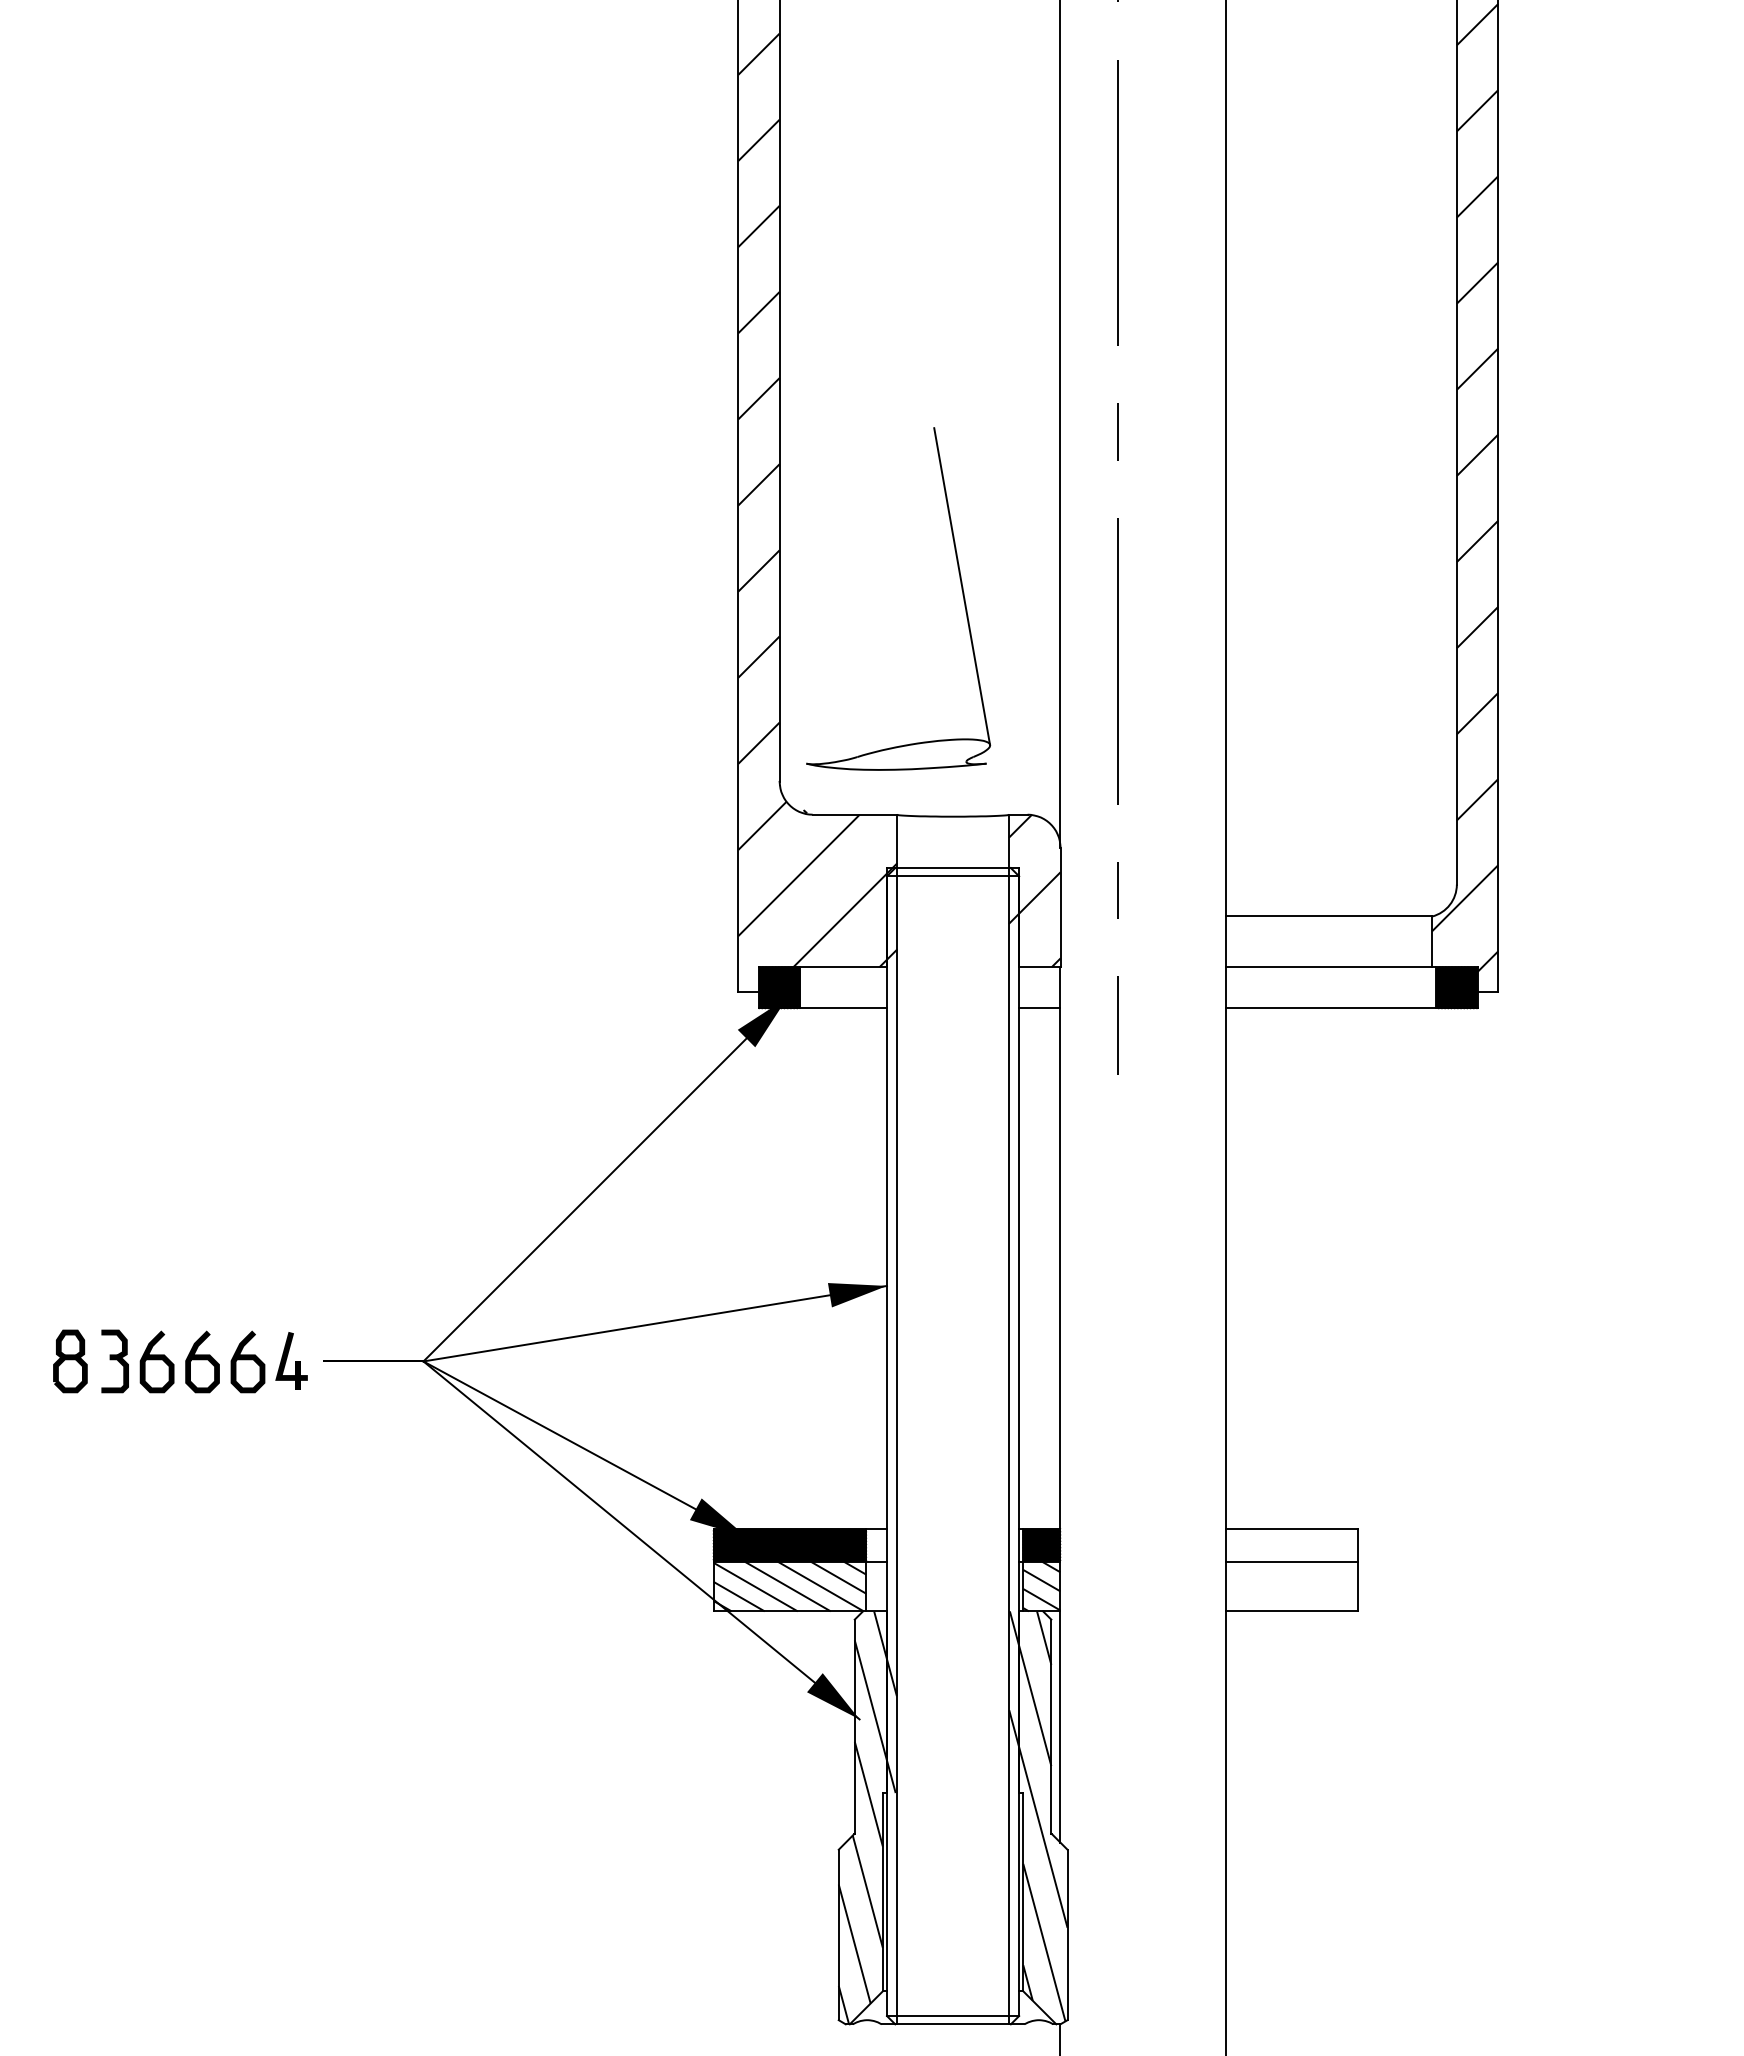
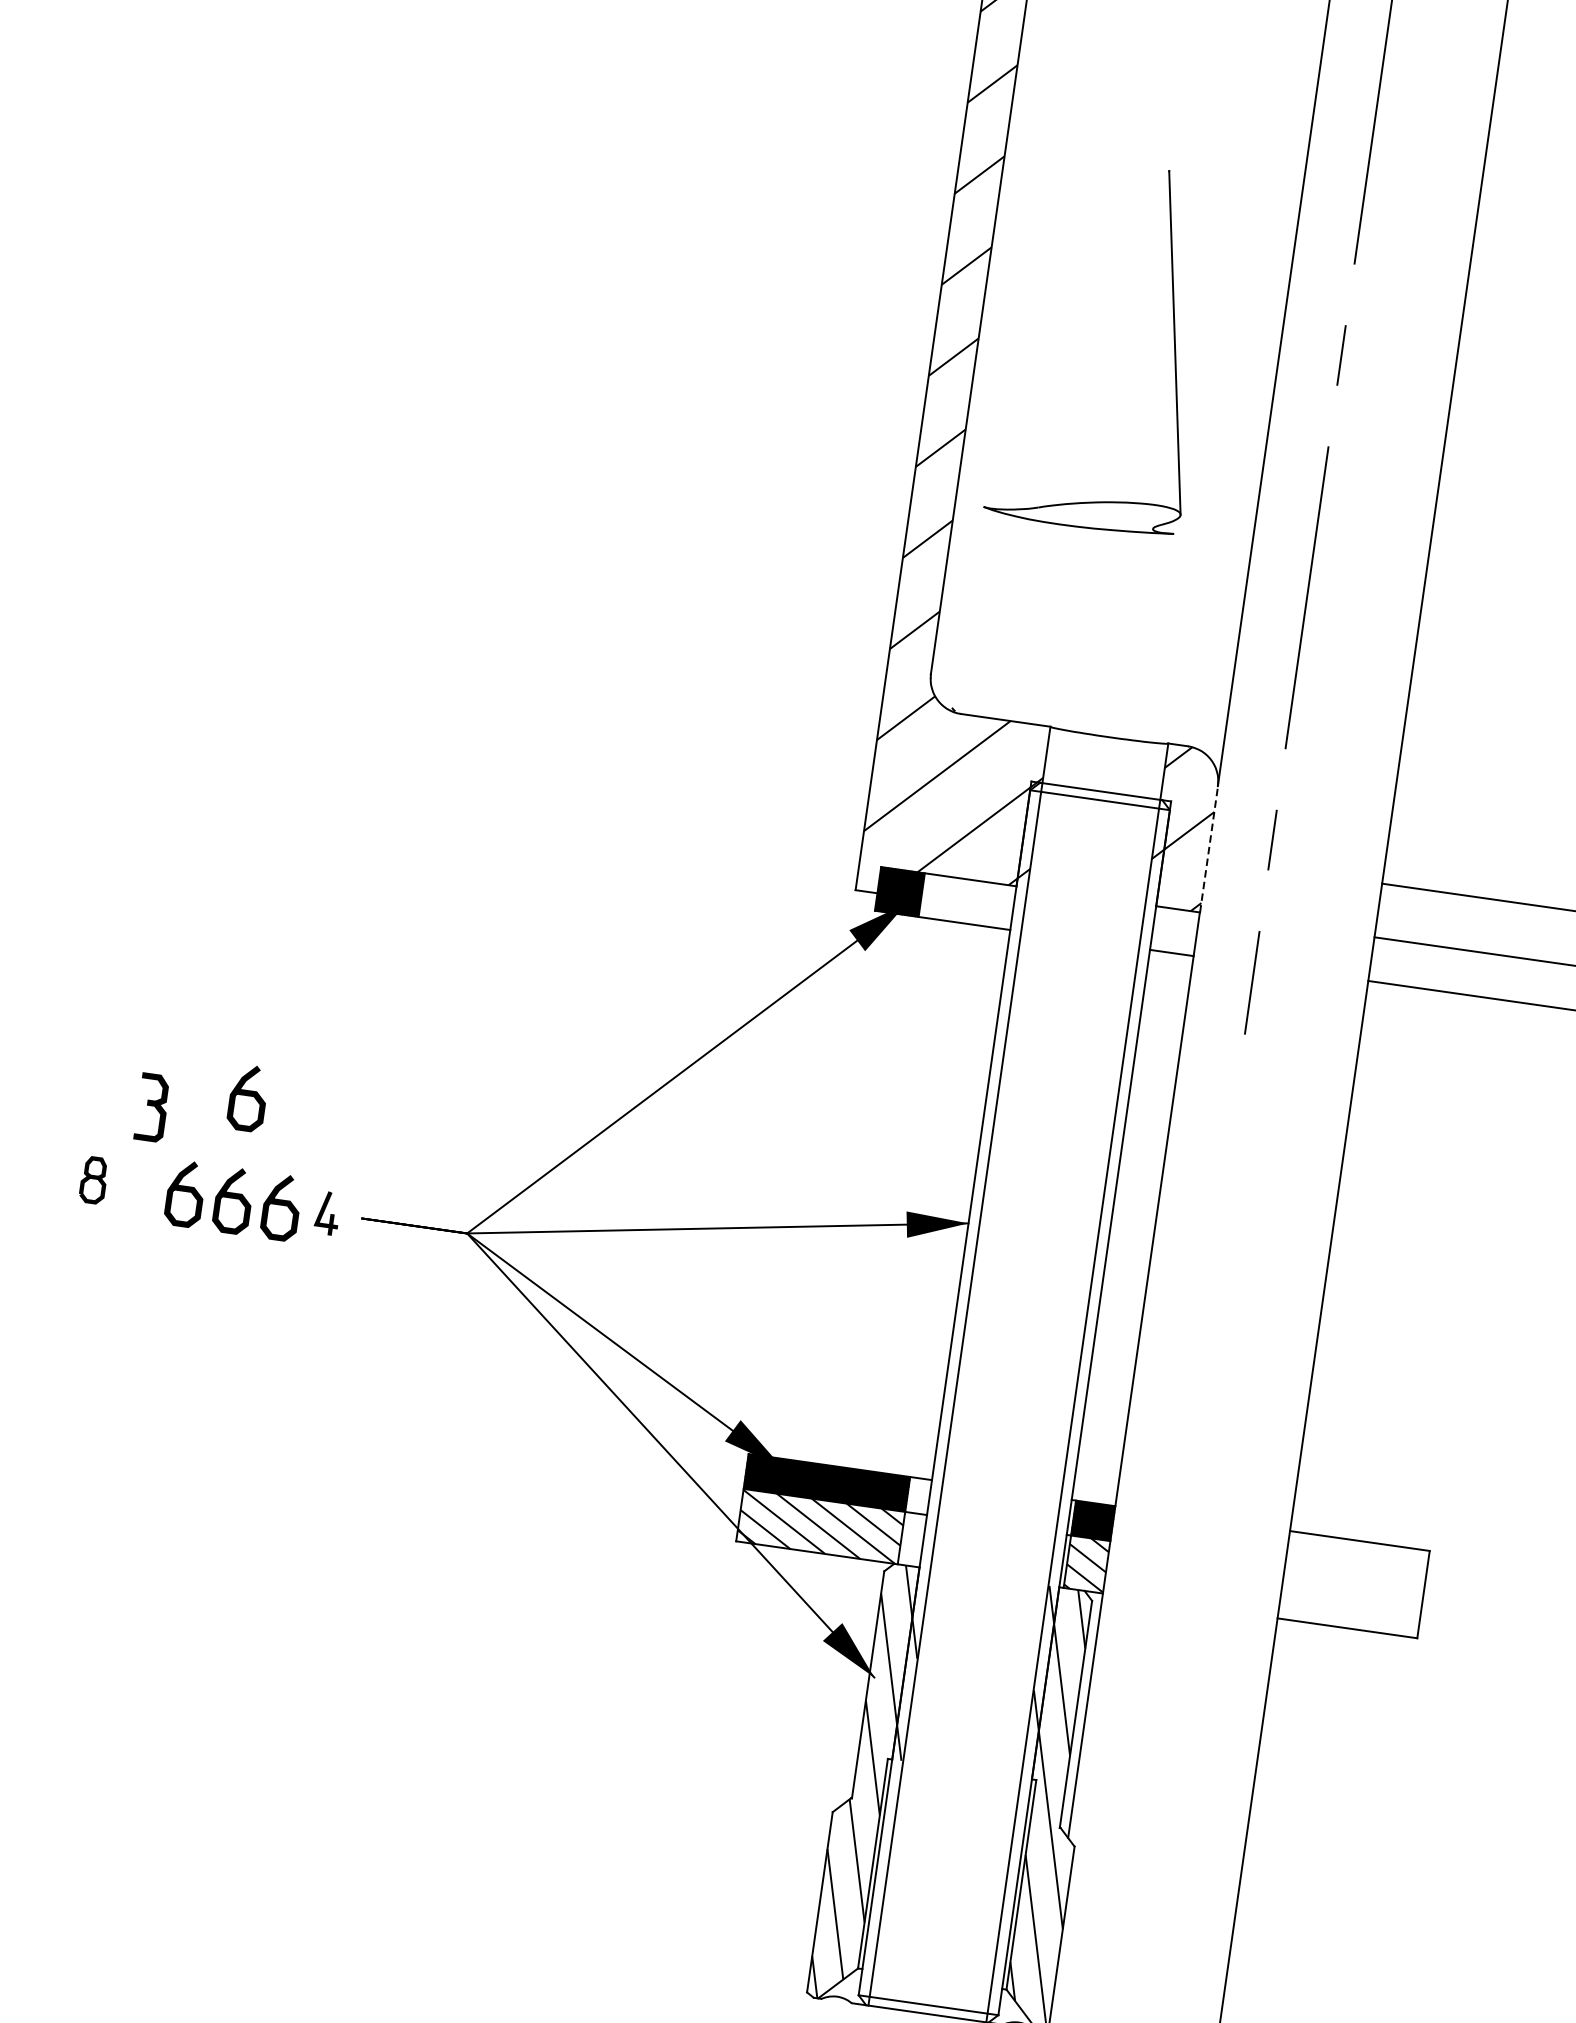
part: (961, 590) -> (1173, 347), moved
line: (1060, 907) -> (1208, 849), solid -> dashed
curve: (202, 1263) -> (248, 1096), added
part: (291, 1360) -> (327, 1212), size x0.7
part: (70, 1361) -> (93, 1180), size x0.7
part: (114, 1361) -> (151, 1107), moved
line: (1291, 1561) -> (1354, 1575), removed

